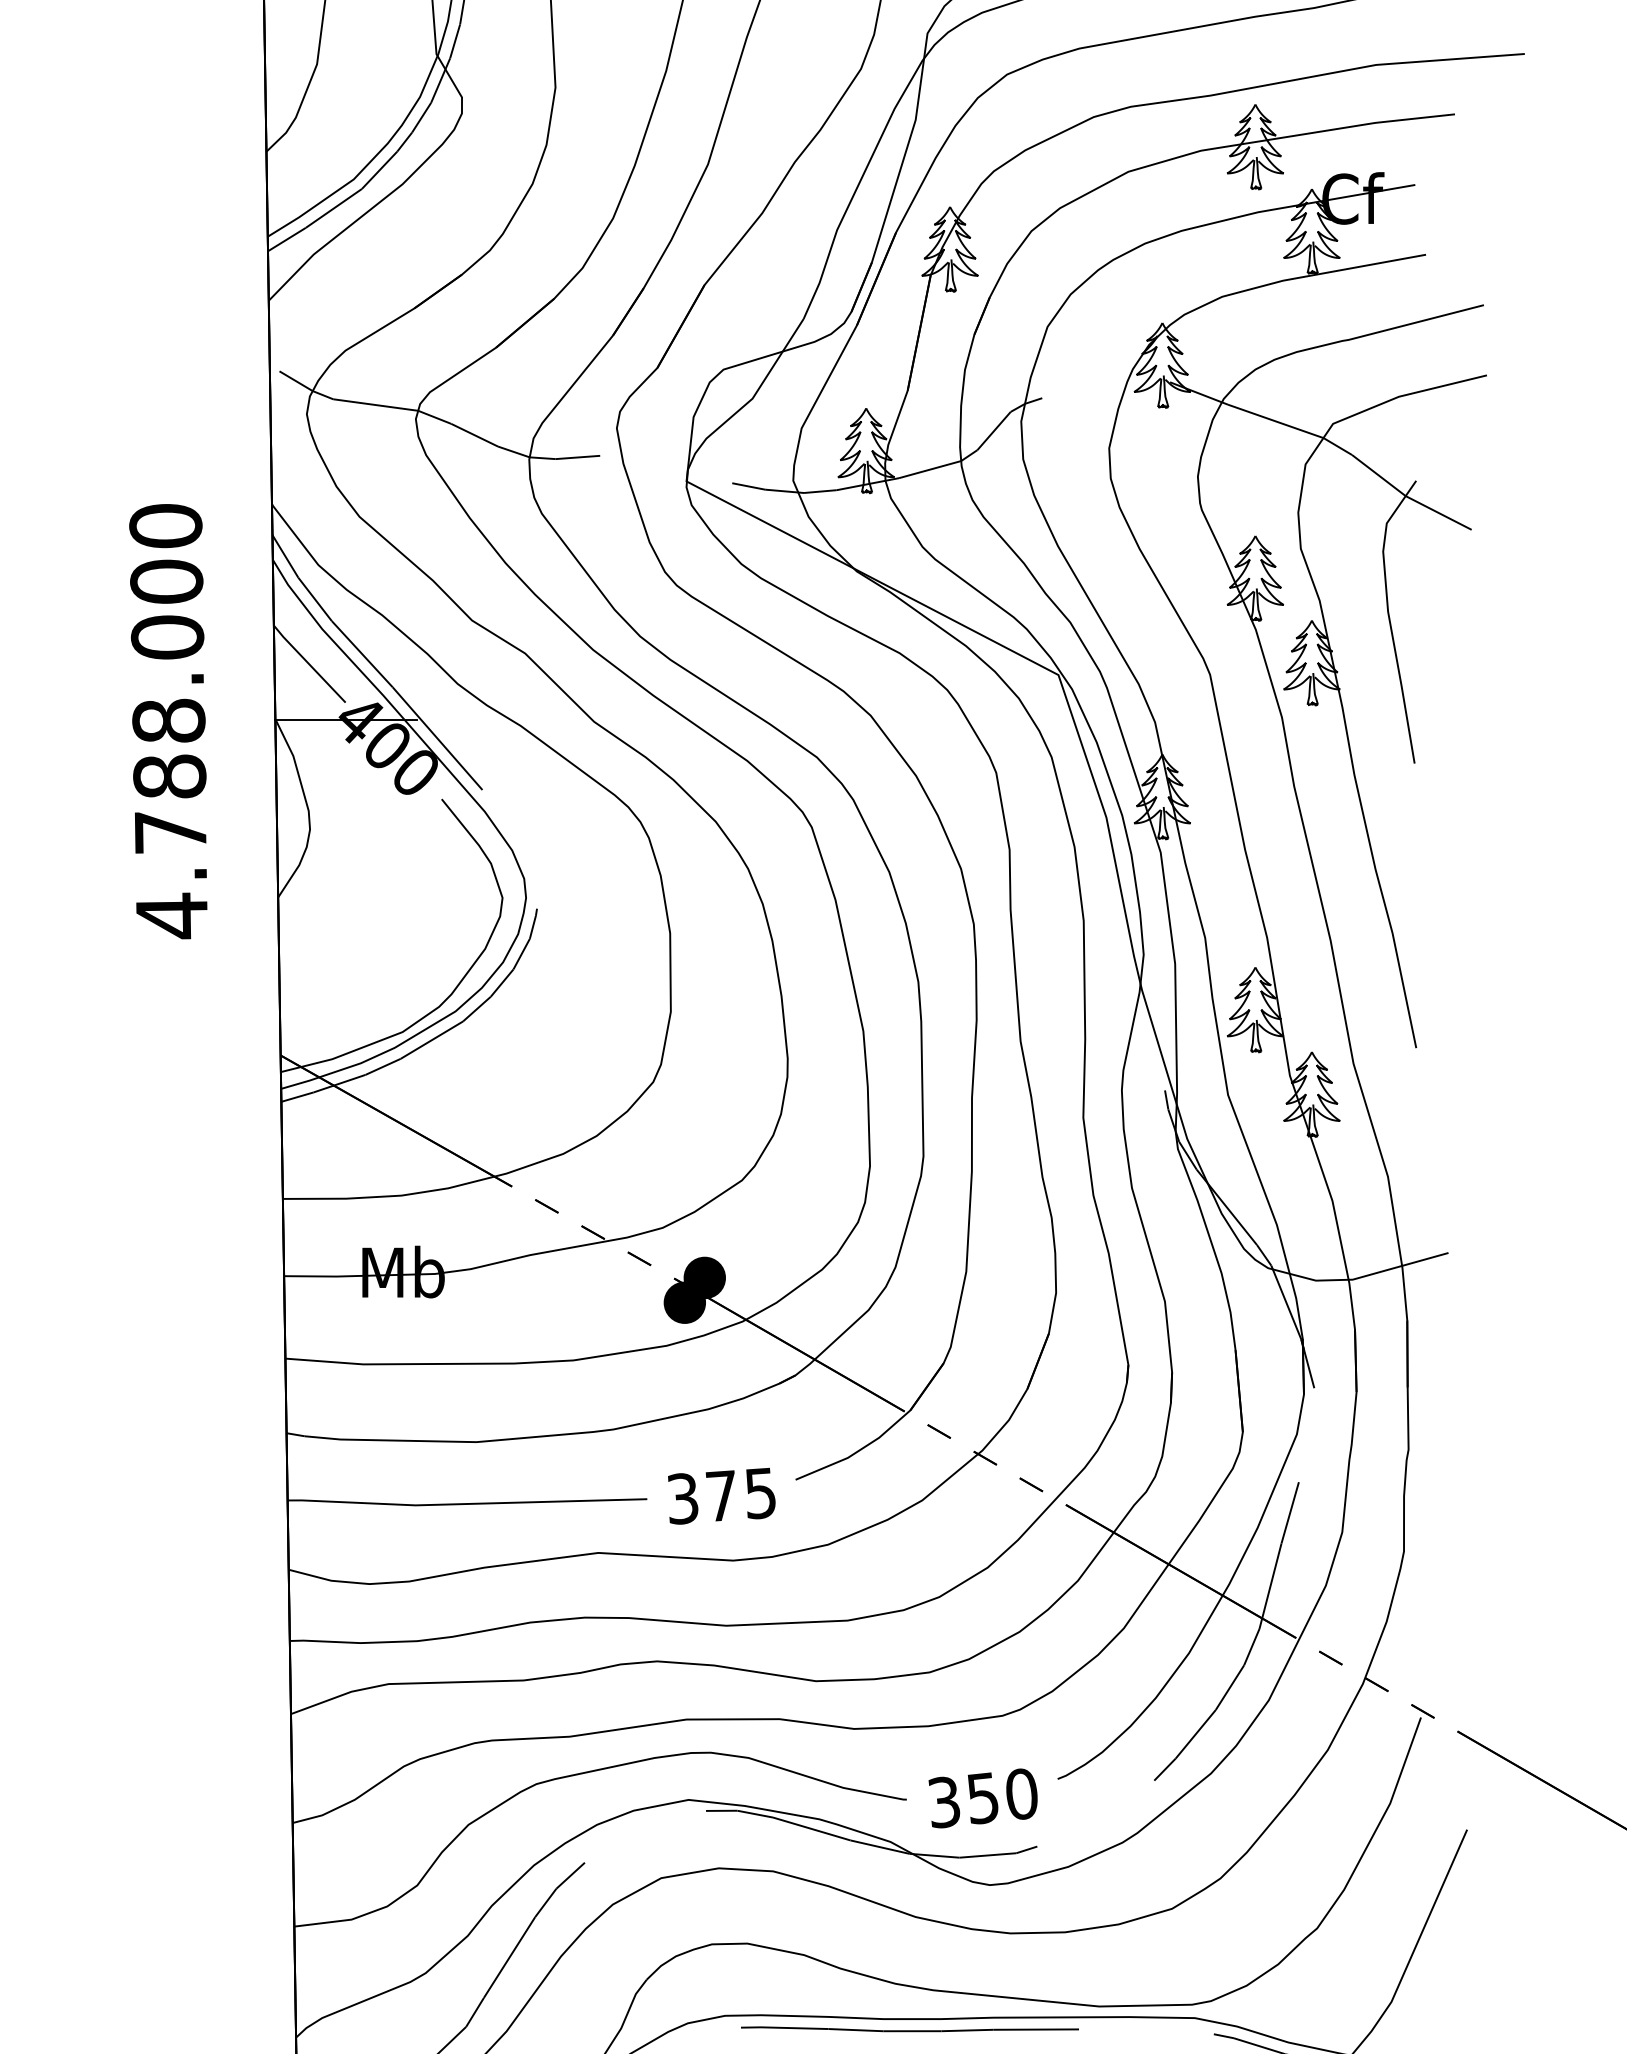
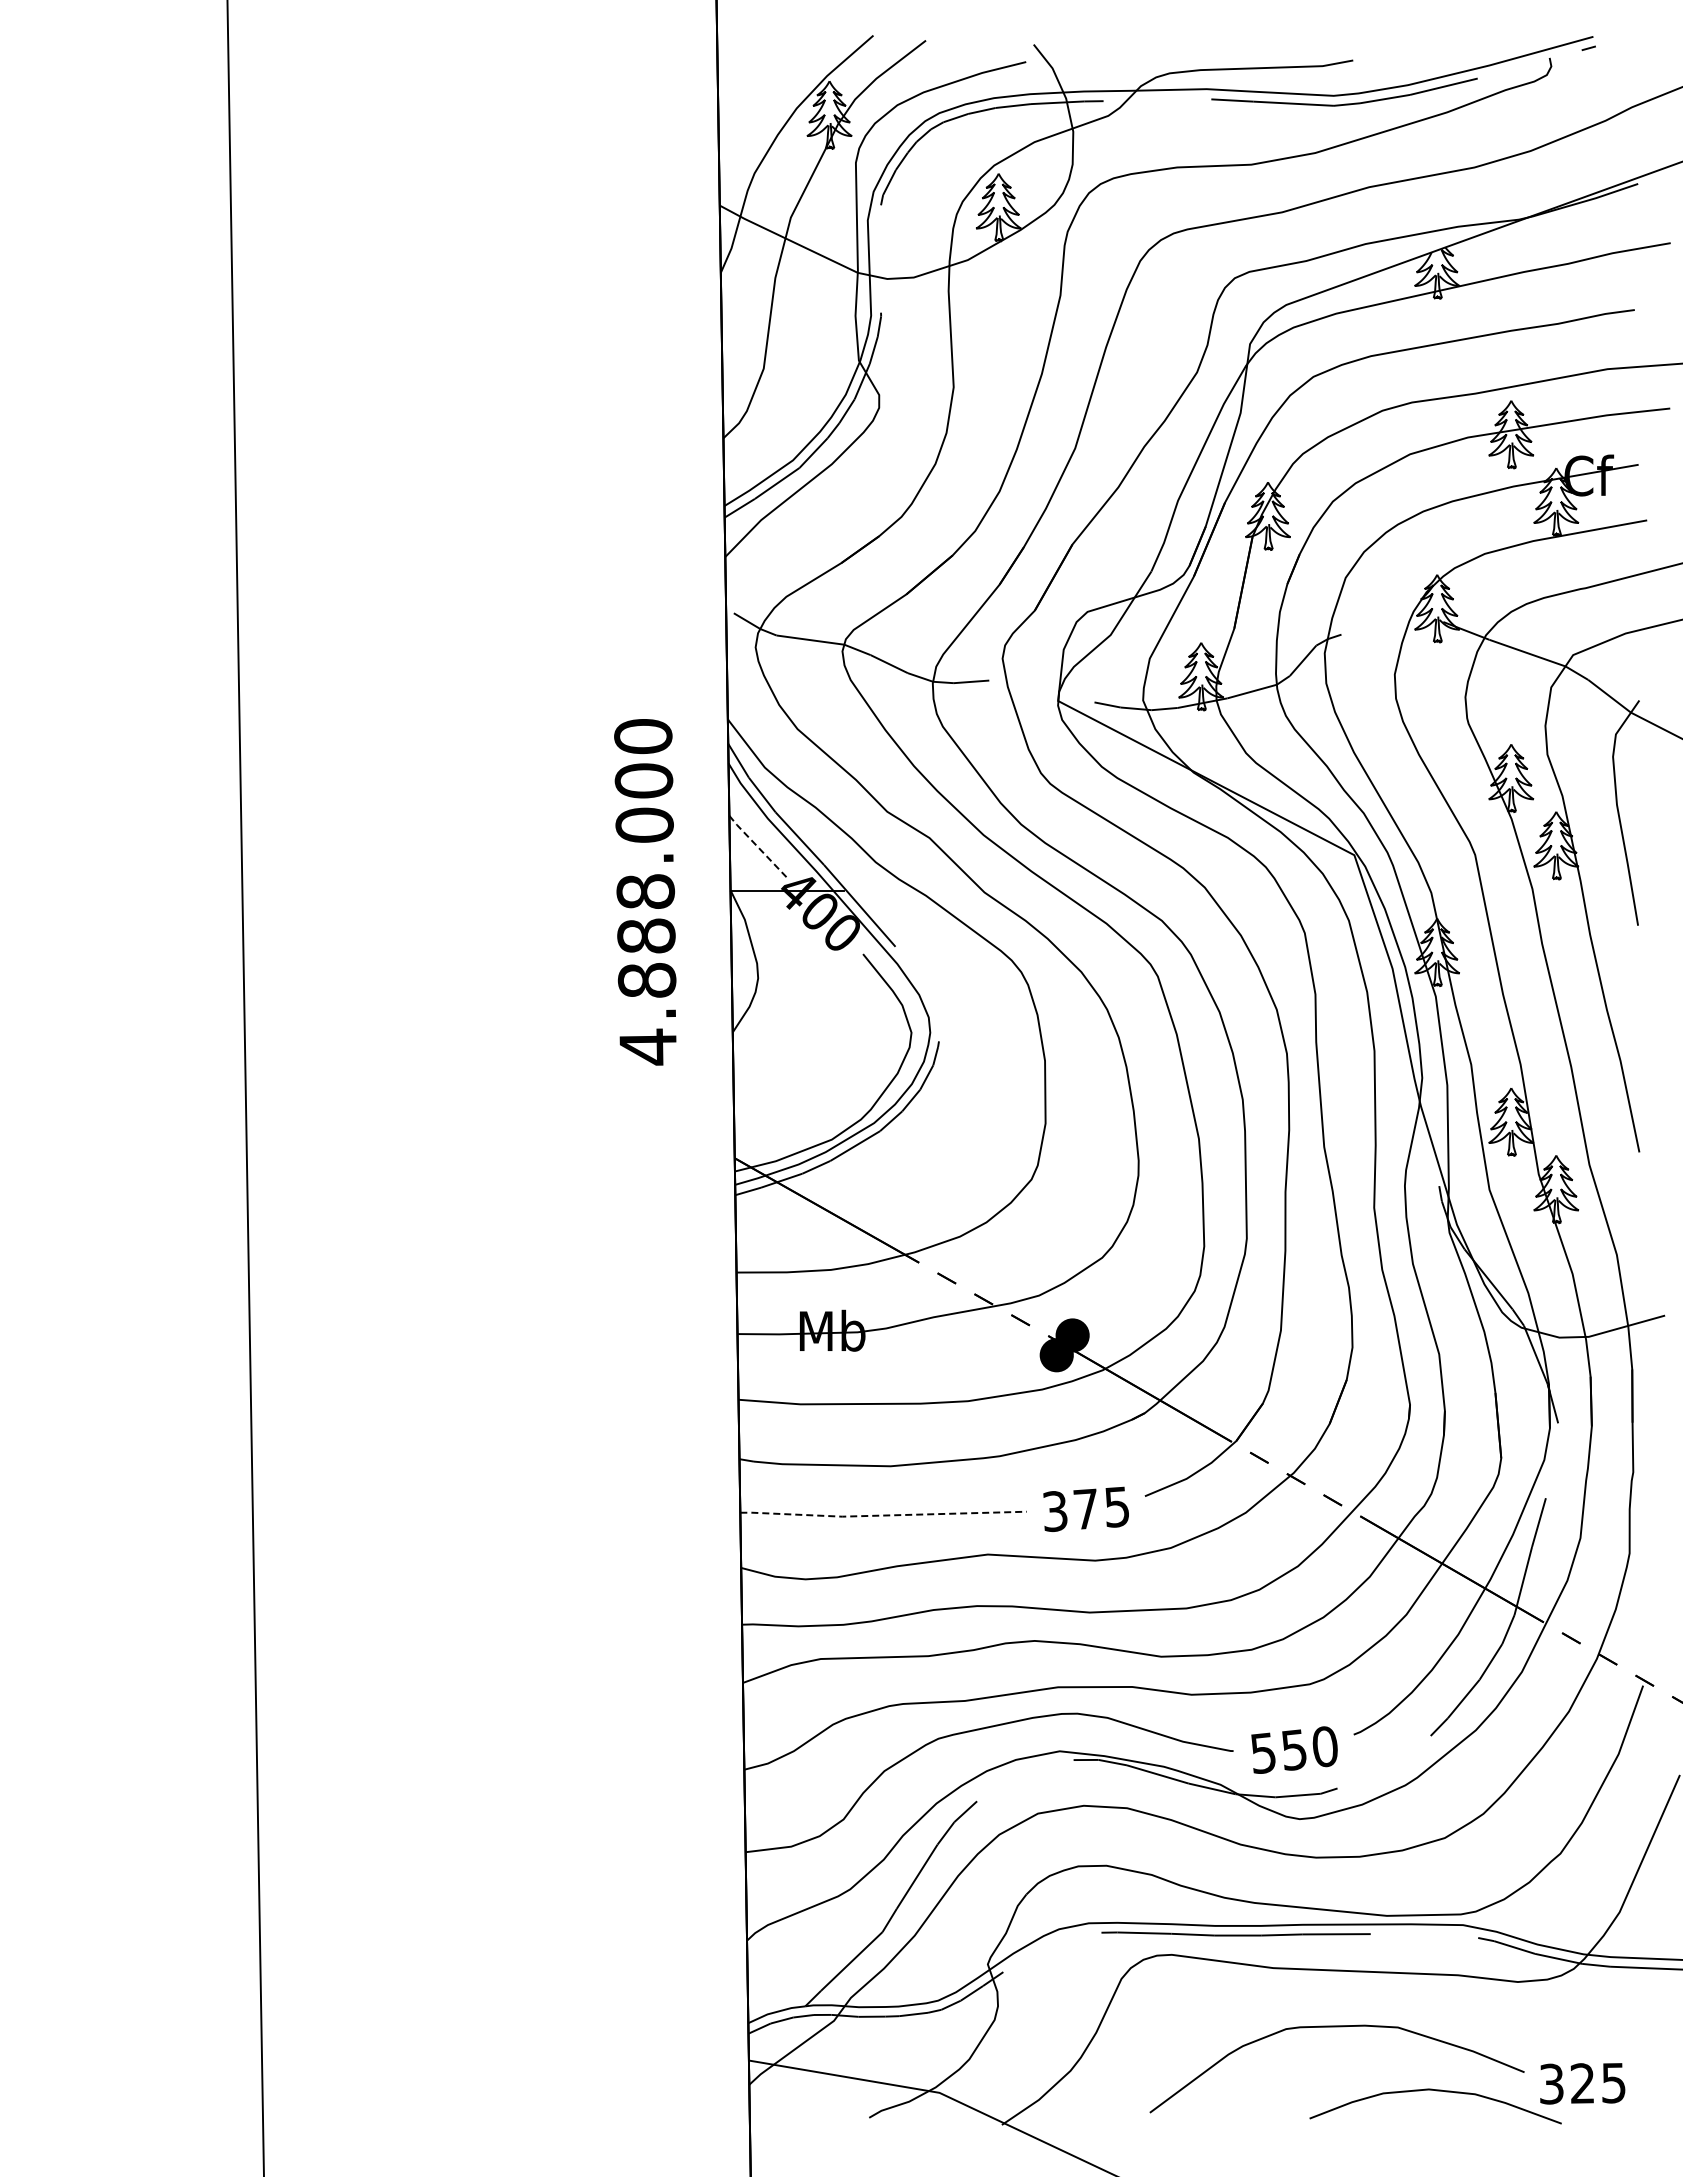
line: (309, 664) -> (757, 846), solid -> dashed
text: (169, 832) -> (646, 980), 4.788.000 -> 4.888.000
line: (466, 1503) -> (882, 1515), solid -> dashed
text: (944, 1801) -> (1263, 1752), 350 -> 550

